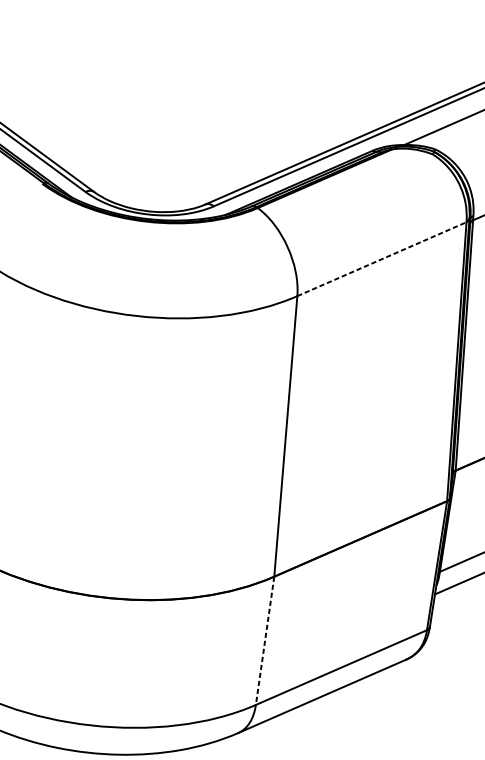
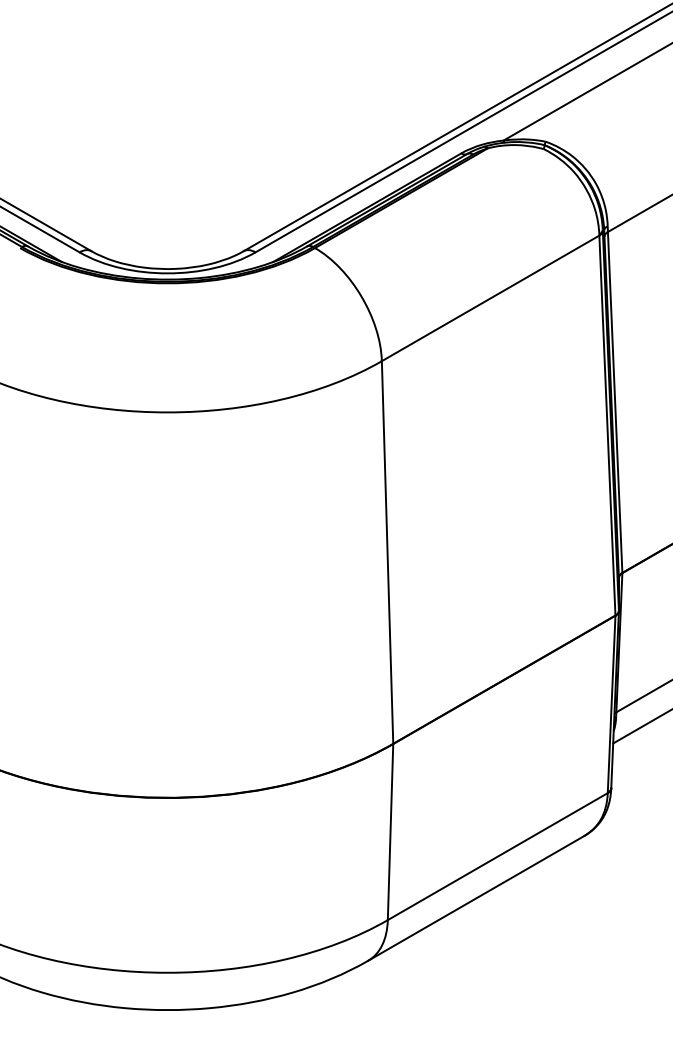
line: (381, 259) -> (490, 298), dashed -> solid
line: (265, 641) -> (390, 832), dashed -> solid

